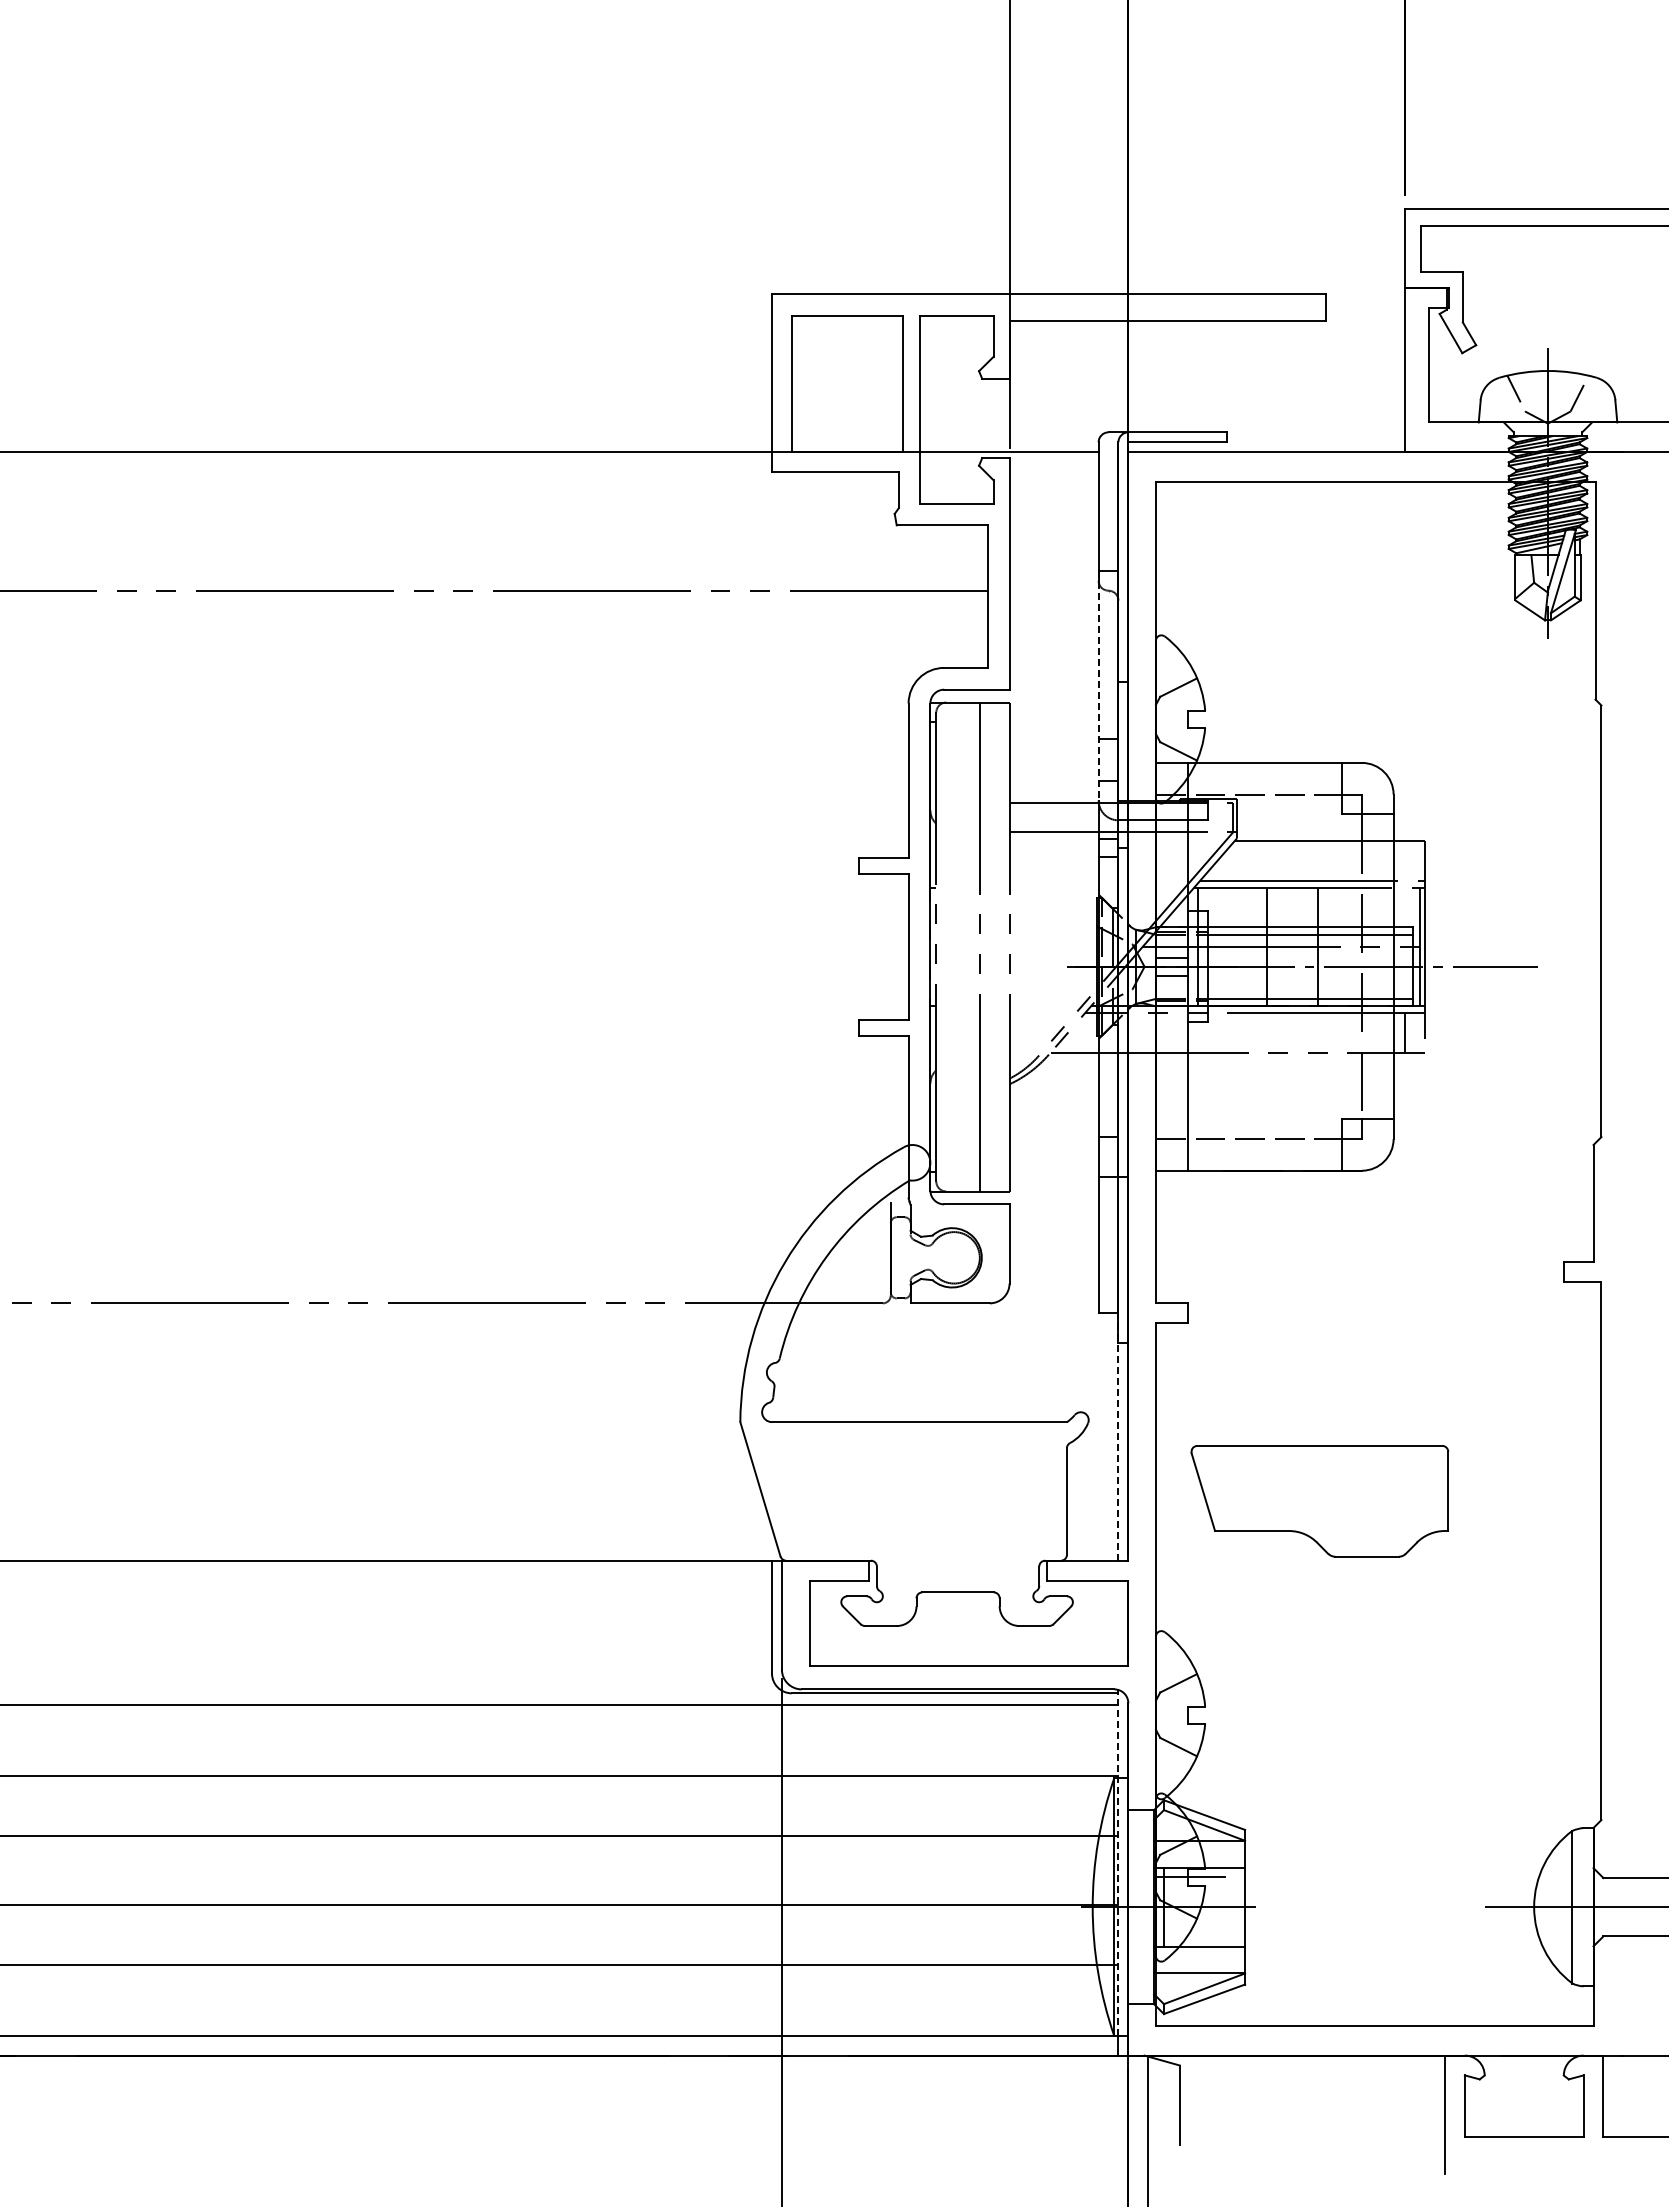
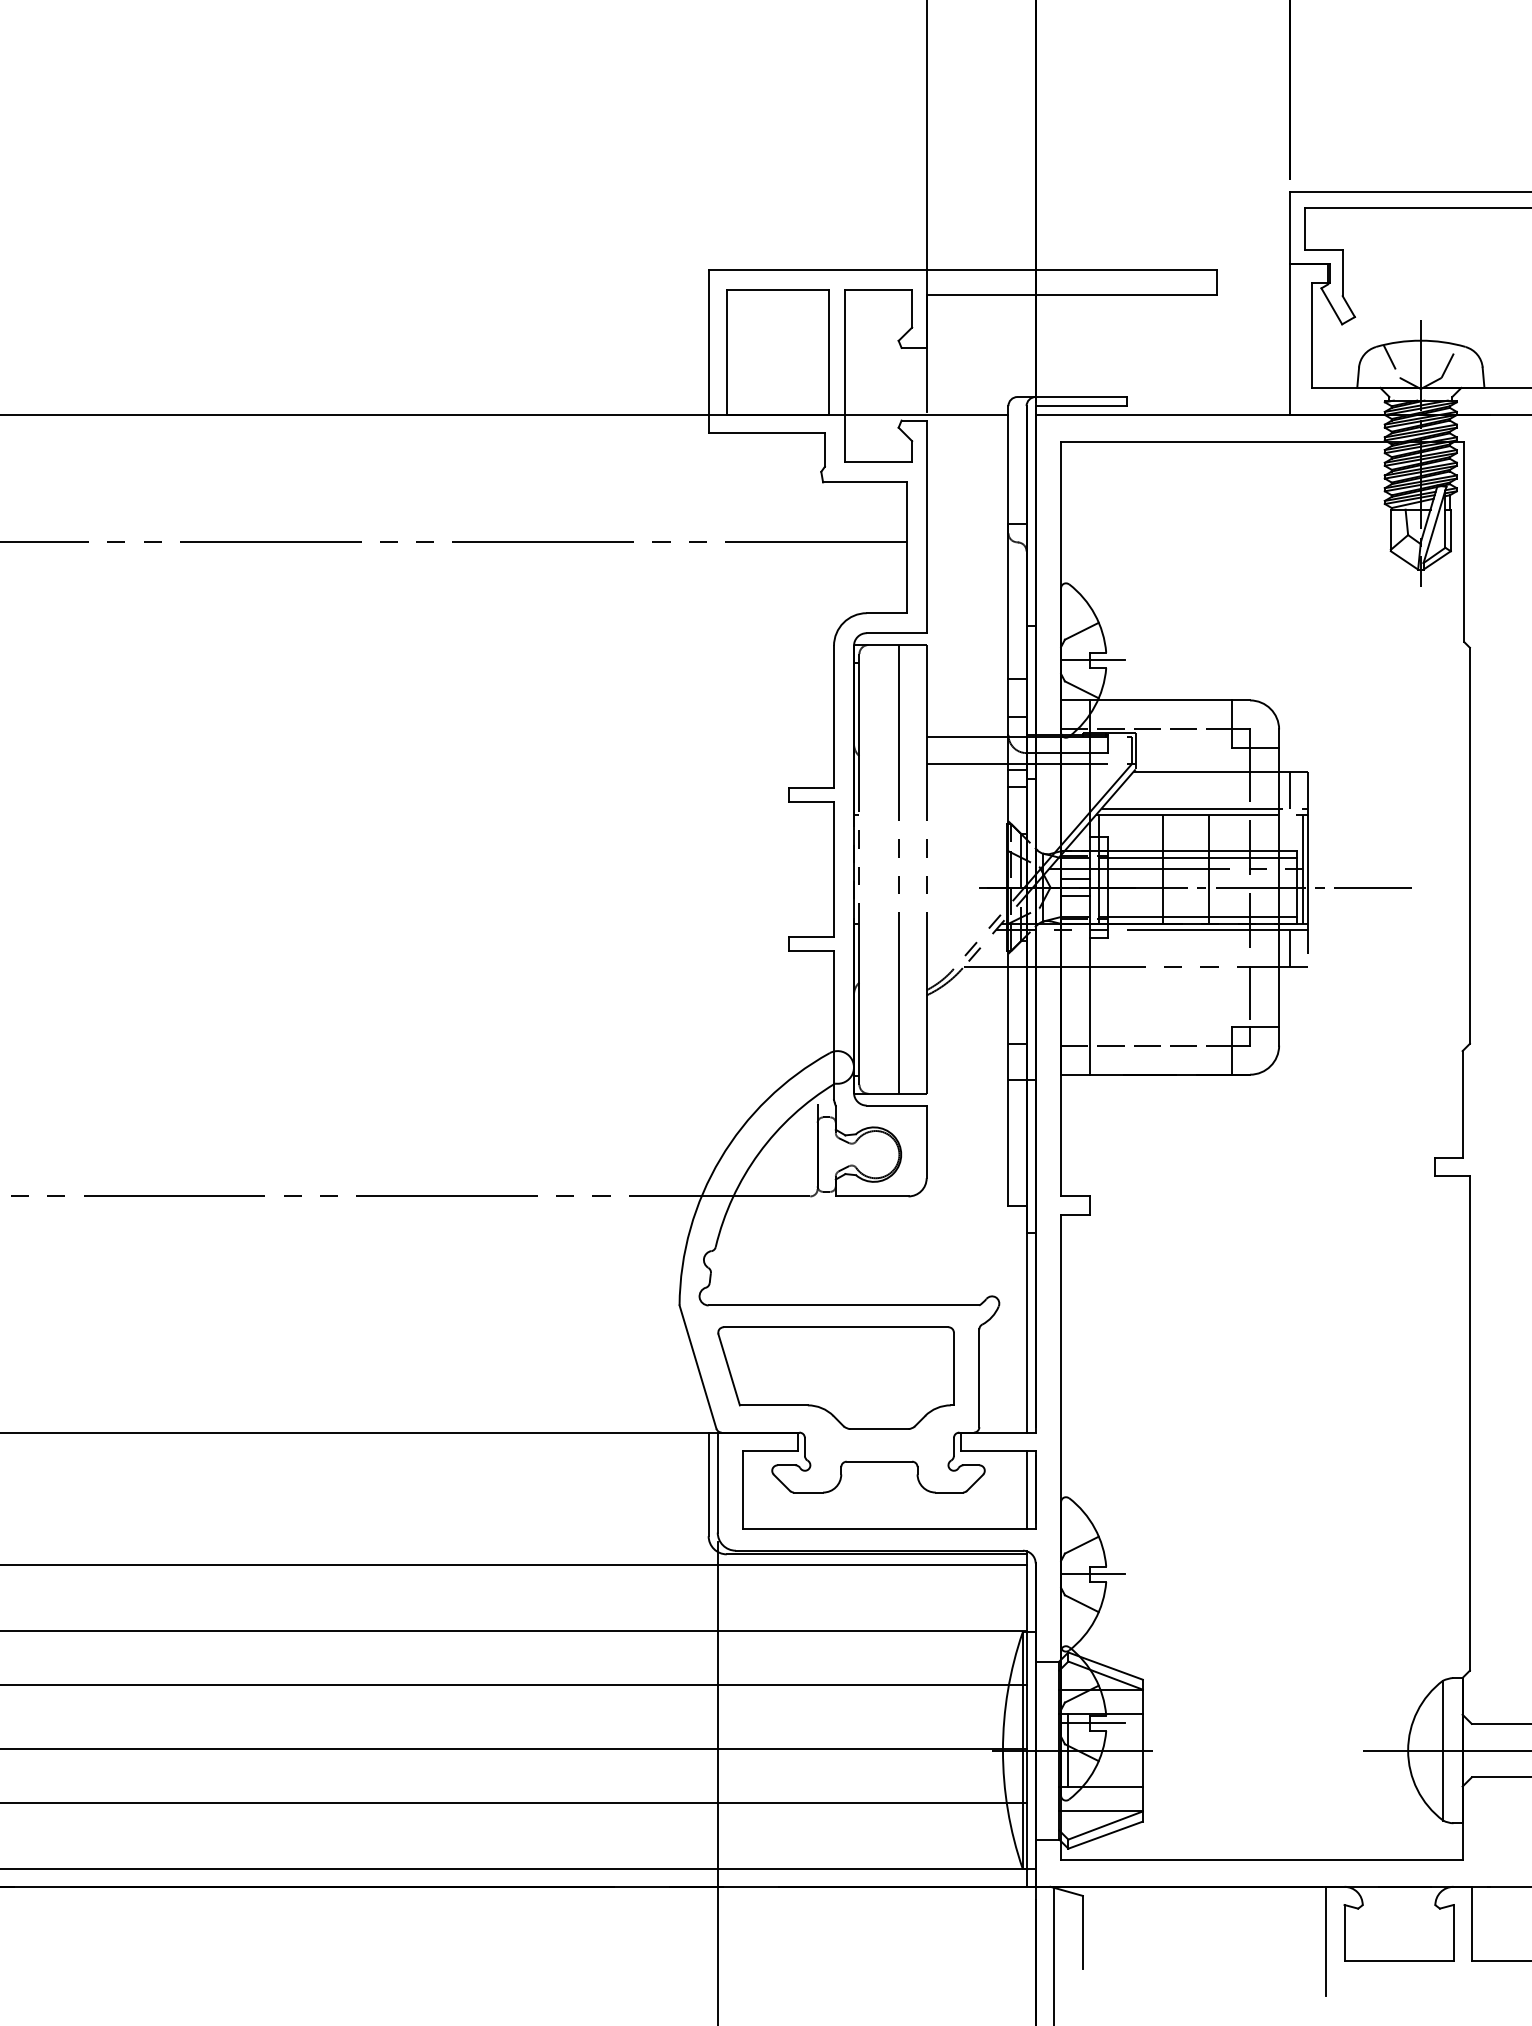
line: (1098, 685) -> (1008, 629), dashed -> solid
line: (1190, 719) -> (1092, 660), added
line: (1405, 860) -> (1290, 789), added
line: (1118, 1436) -> (1026, 1318), dashed -> solid
part: (1319, 1501) -> (835, 1378), moved
line: (1118, 1622) -> (1026, 1489), added
line: (1190, 1715) -> (1092, 1574), added
line: (1118, 1862) -> (1026, 1709), dashed -> solid

